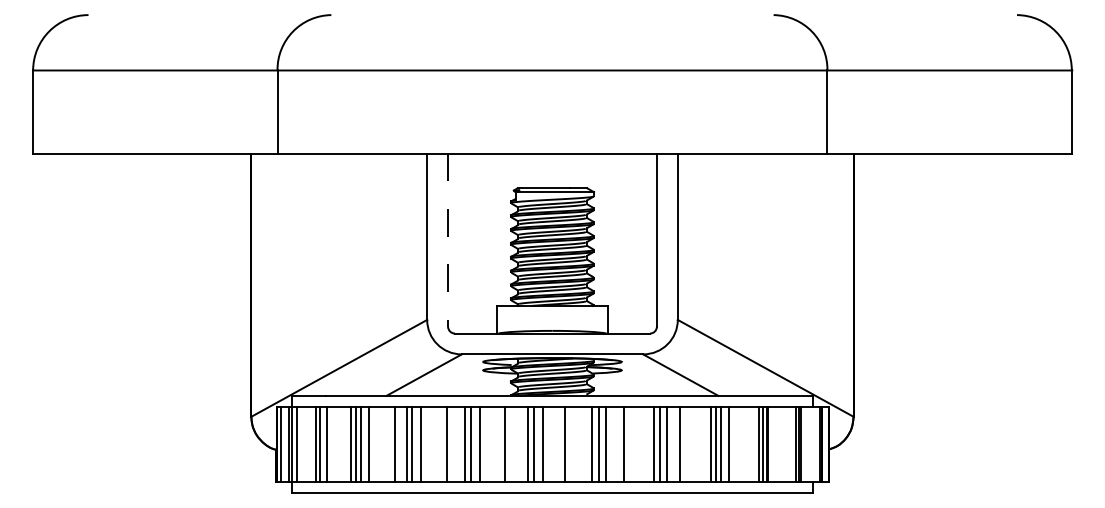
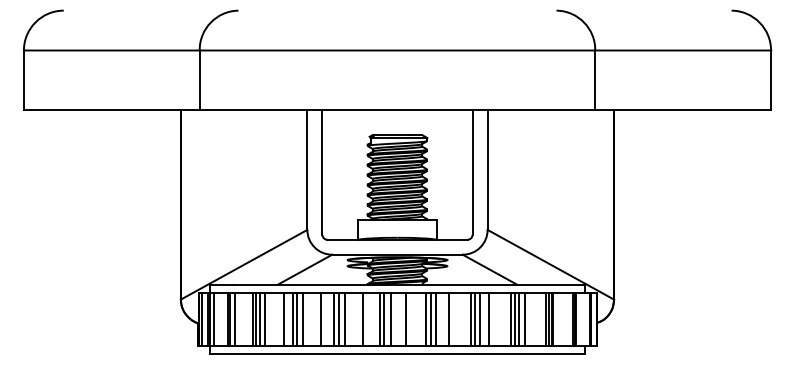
line: (448, 240) -> (322, 172), dashed -> solid

